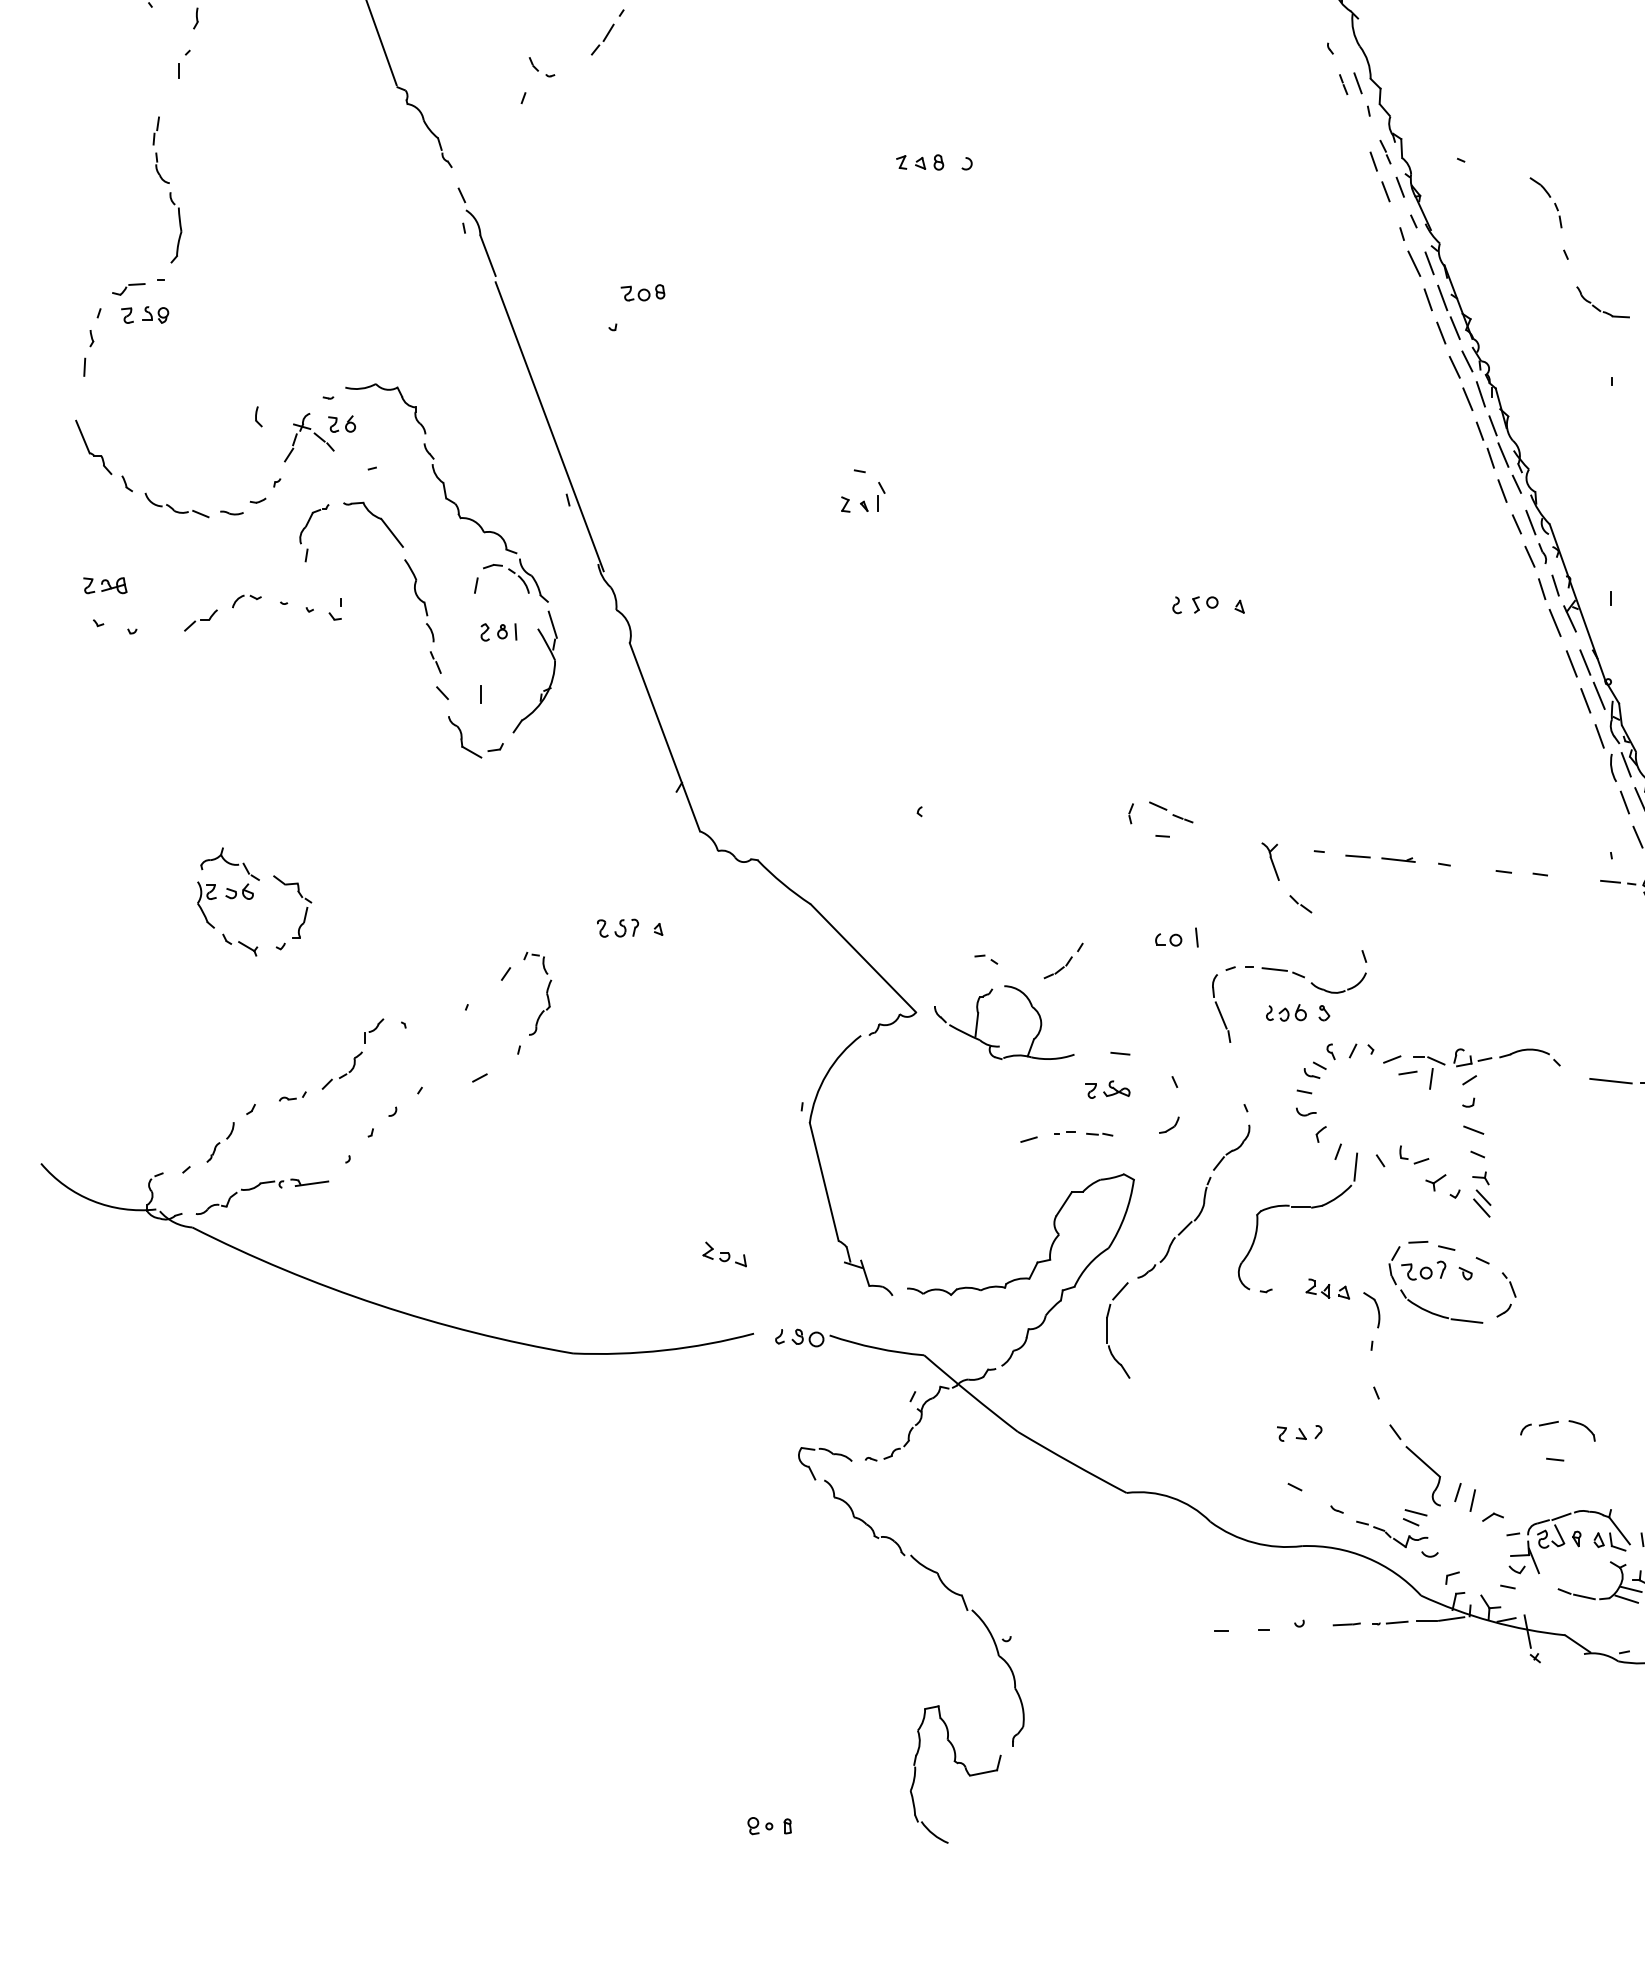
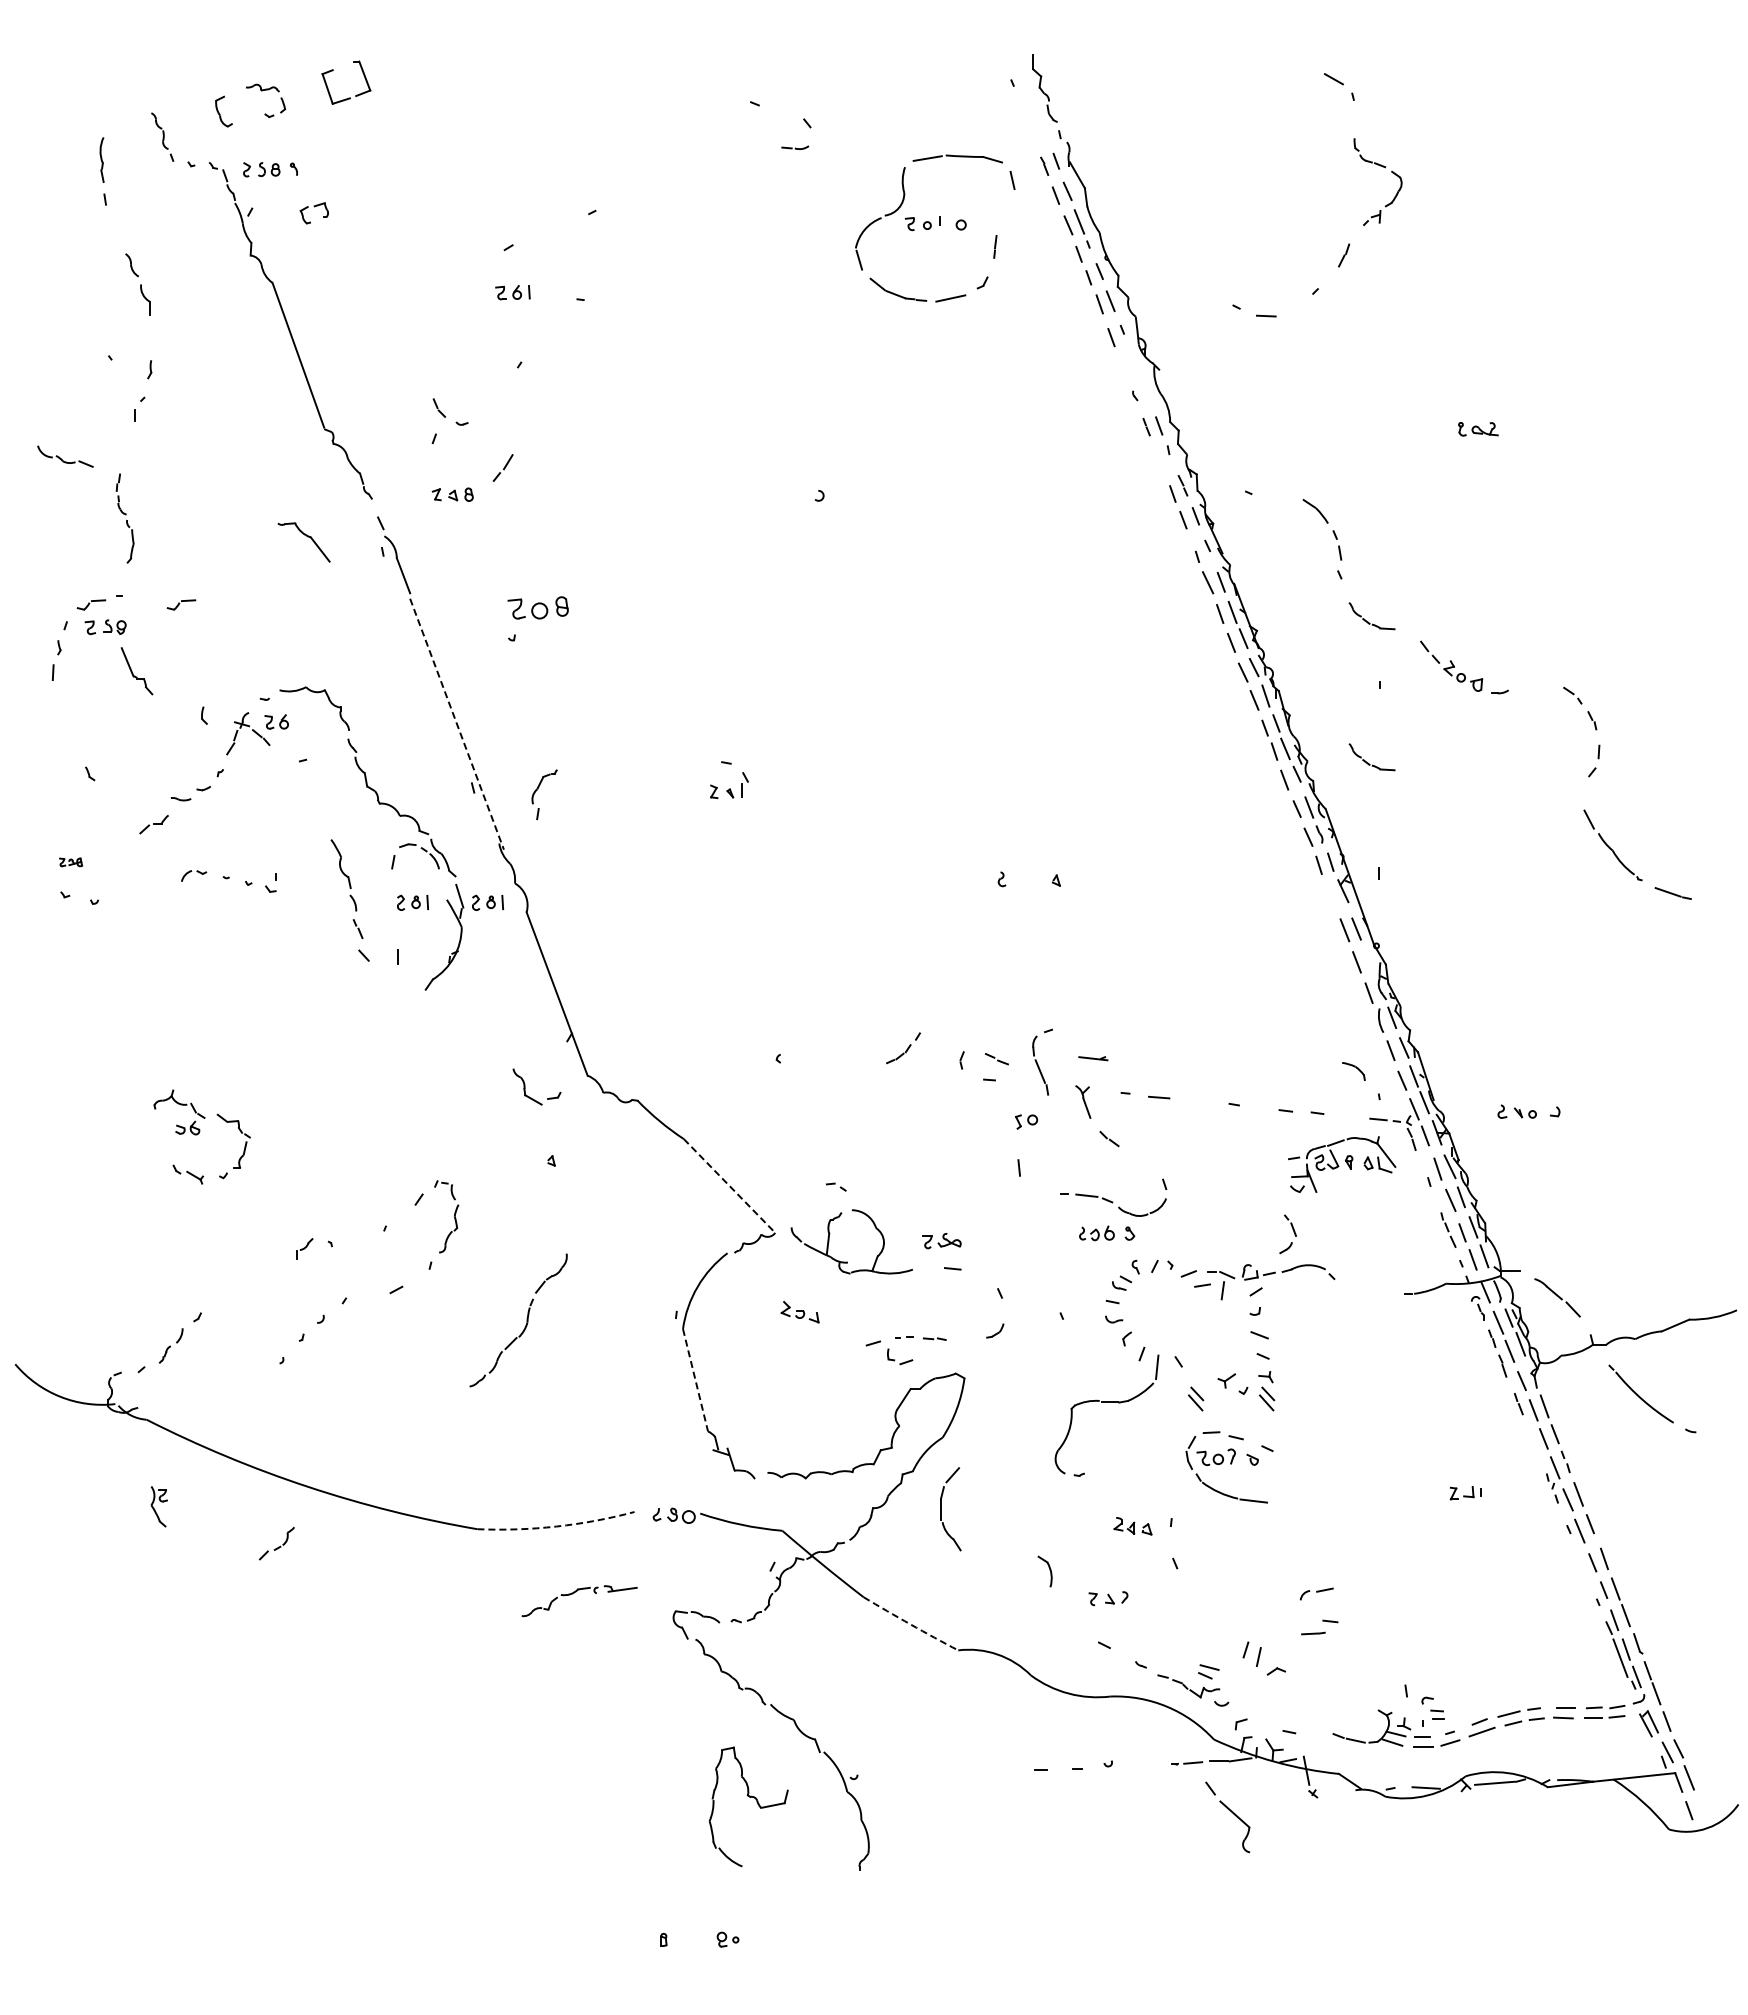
part: (602, 39) -> (502, 467), moved
part: (540, 66) -> (449, 411), size x1.6
part: (919, 162) -> (452, 494), moved
part: (167, 189) -> (125, 518), size x0.7
part: (1546, 202) -> (1322, 529), size x1.4
part: (232, 288) -> (181, 604), added
part: (642, 292) -> (537, 607), size x1.6
line: (550, 427) -> (457, 724), solid -> dashed
part: (93, 447) -> (136, 671), moved
part: (1602, 465) -> (1371, 757), added
part: (177, 505) -> (65, 456), moved
part: (377, 519) -> (307, 537), moved
part: (307, 527) -> (538, 789), moved
part: (104, 585) -> (70, 862), size x0.6
part: (1205, 604) -> (1026, 1121), moved
part: (200, 620) -> (153, 824), moved
line: (1555, 622) -> (1330, 894), removed
part: (584, 631) -> (487, 902), added
line: (1599, 695) -> (1368, 957), removed
part: (462, 736) -> (525, 1086), moved
part: (1170, 811) -> (996, 1058), size x0.6
part: (1398, 859) -> (1093, 1058), moved
part: (205, 904) -> (158, 1506), moved
part: (618, 927) -> (516, 1159), removed
part: (1168, 939) -> (994, 1169), removed
line: (863, 957) -> (729, 1185), solid -> dashed
part: (1063, 961) -> (903, 1048), moved
part: (1223, 1003) -> (1042, 1061), moved
part: (341, 1070) -> (276, 1543), moved
line: (1610, 1080) -> (1378, 1292), removed
part: (1107, 1090) -> (941, 1241), moved
part: (292, 1095) -> (233, 1305), removed
part: (1414, 1154) -> (900, 1356), moved
line: (824, 1182) -> (695, 1380), solid -> dashed
part: (256, 1188) -> (574, 1593), moved
part: (1202, 1201) -> (526, 1320), moved
part: (1401, 1202) -> (1196, 1398), added
part: (724, 1254) -> (799, 1312), moved
part: (1327, 1289) -> (1132, 1526), moved
part: (1512, 1292) -> (1293, 1232), moved
part: (1371, 1310) -> (1044, 1571), moved
arc: (664, 1350) -> (556, 1526), solid -> dashed
part: (1581, 1430) -> (1353, 1071), moved
part: (1419, 1459) -> (1231, 1812), moved
arc: (1071, 1463) -> (910, 1624), solid -> dashed
part: (1569, 1541) -> (1342, 1164), moved
line: (1346, 1624) -> (1313, 1633), moved
part: (964, 1769) -> (756, 1802), moved
part: (759, 1825) -> (727, 1939), moved

